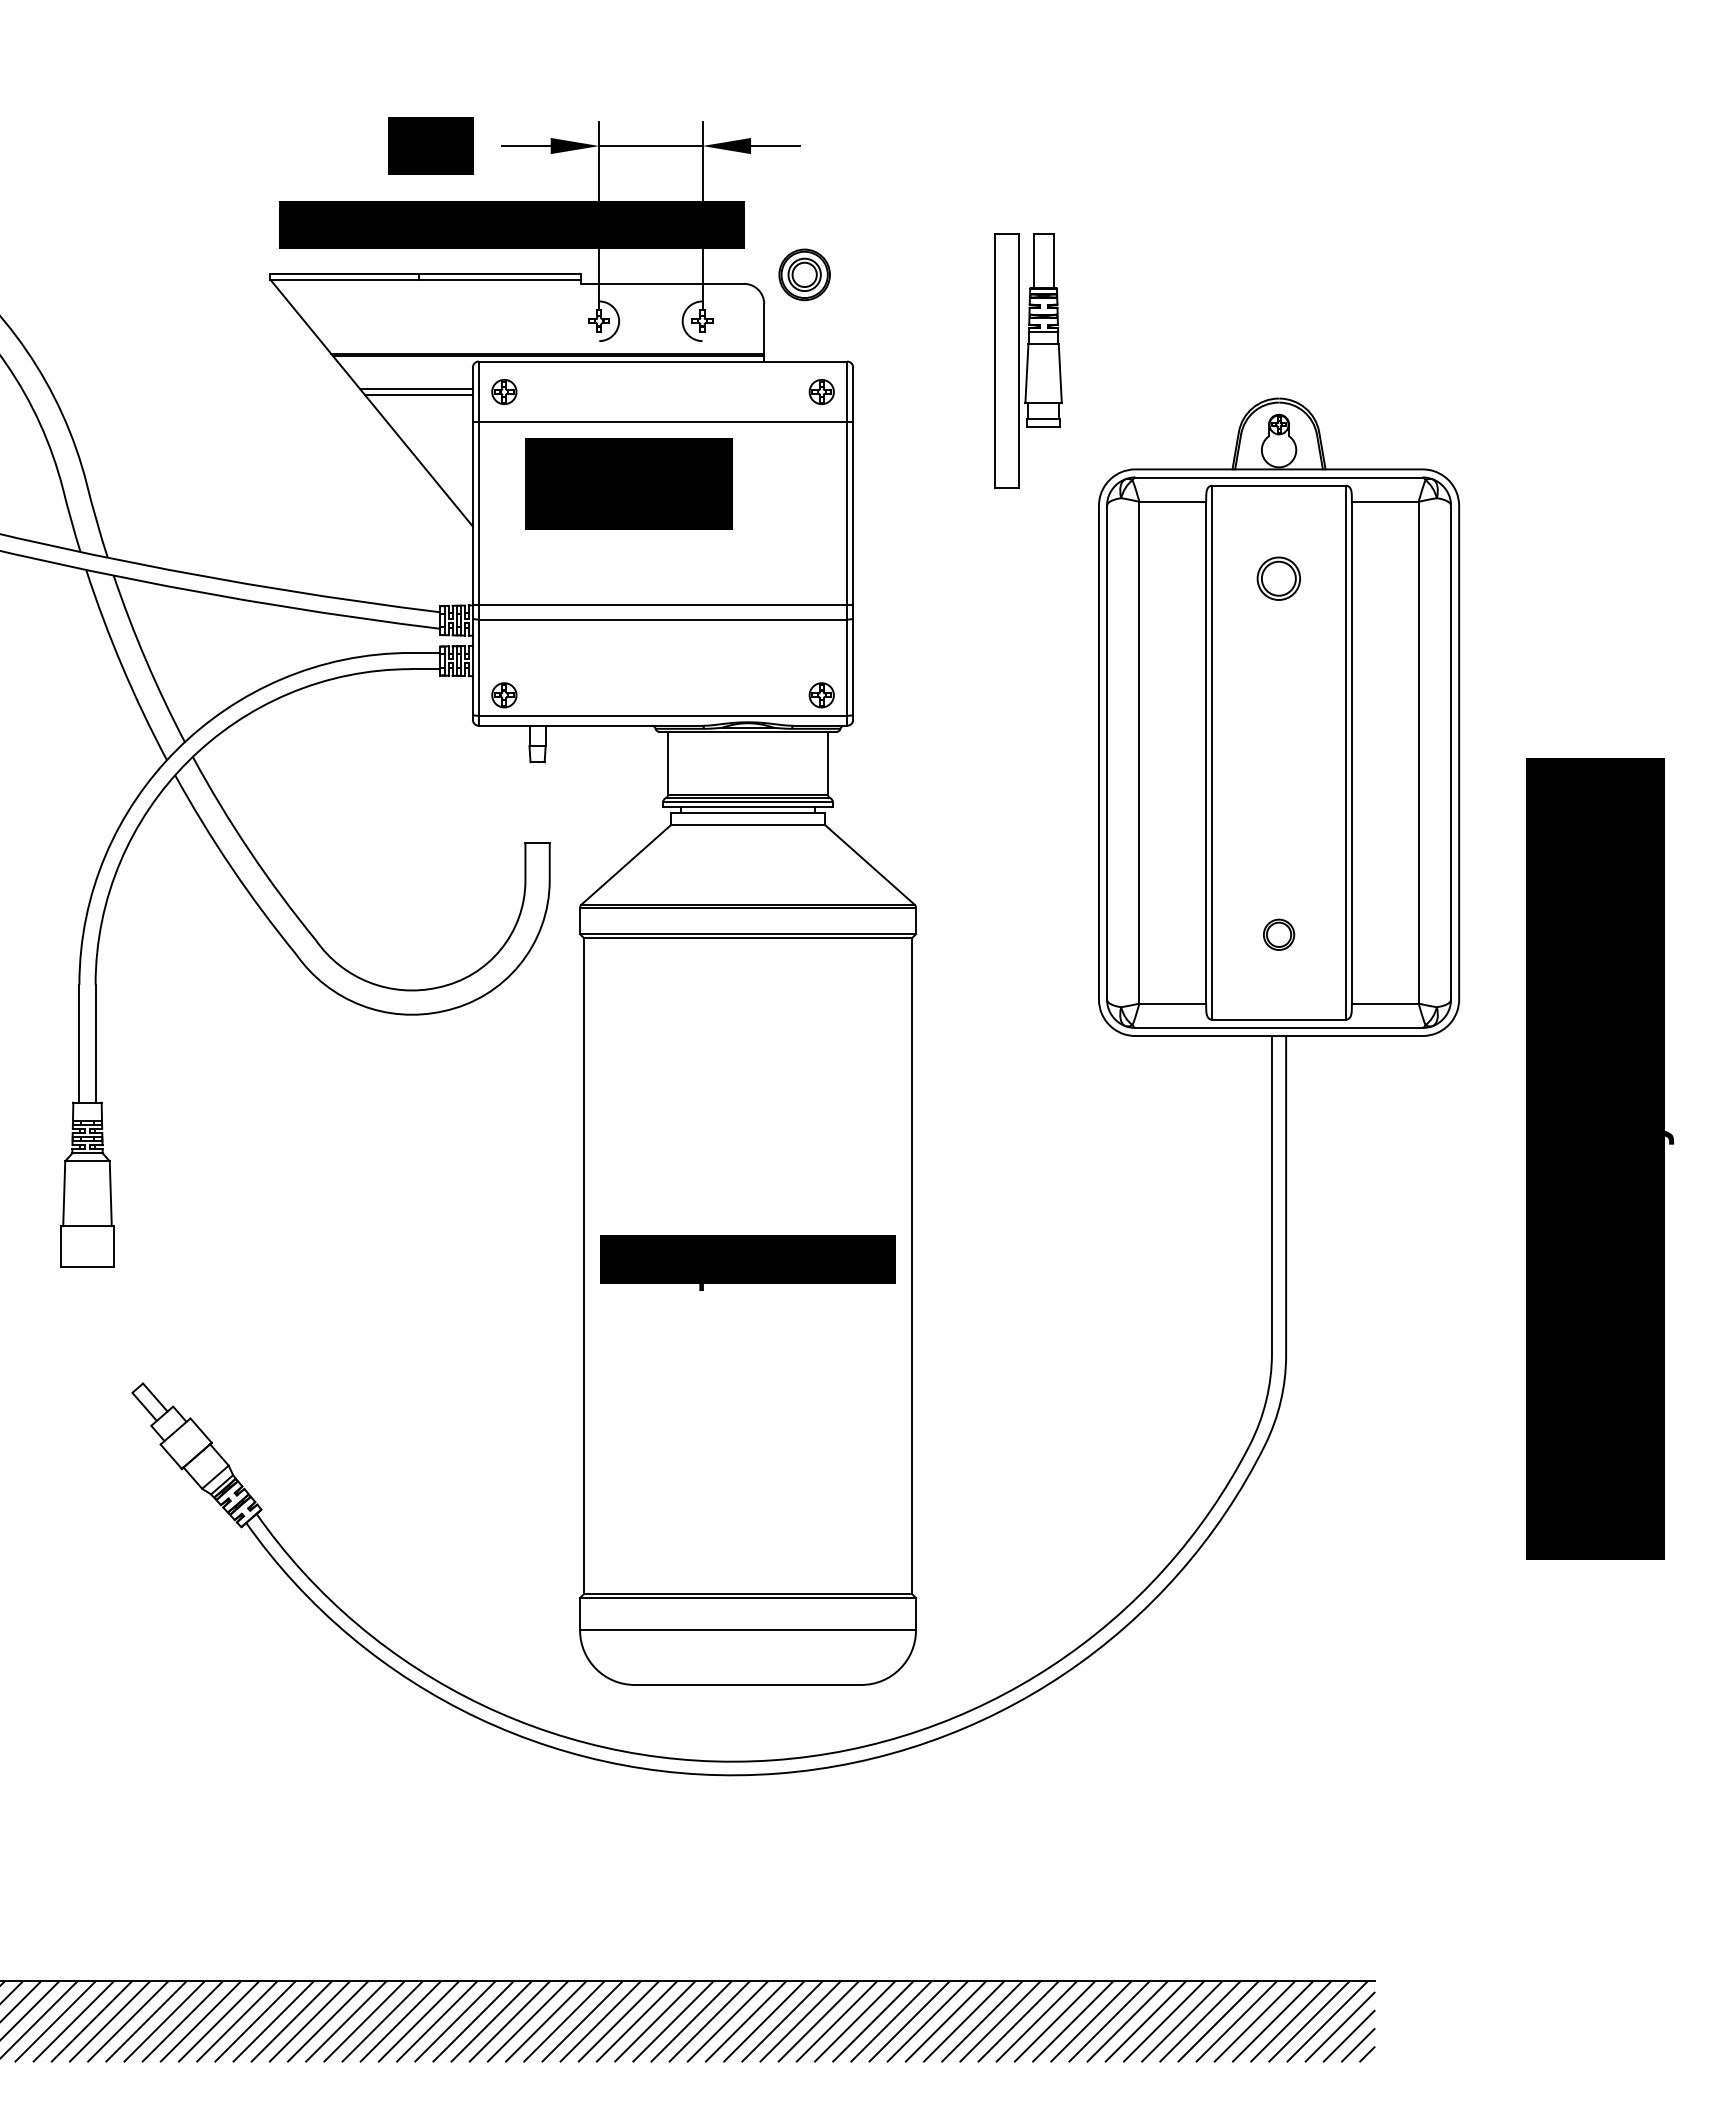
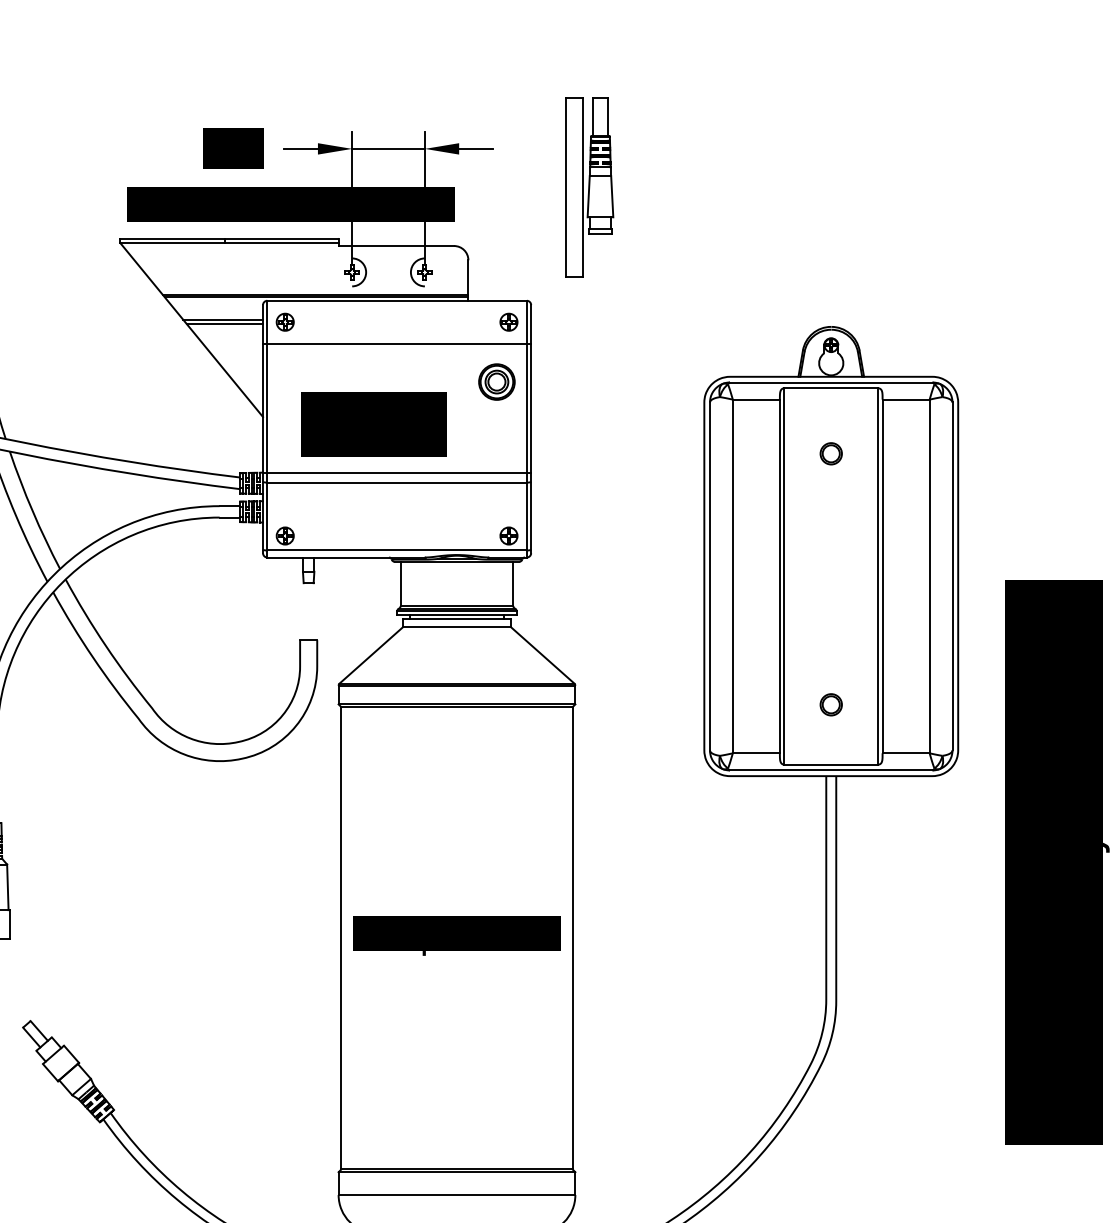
part: (804, 274) -> (496, 381), moved
part: (1028, 360) -> (589, 187), moved
text: (628, 483) -> (373, 424), moved
part: (1279, 578) -> (831, 453), size x0.71

